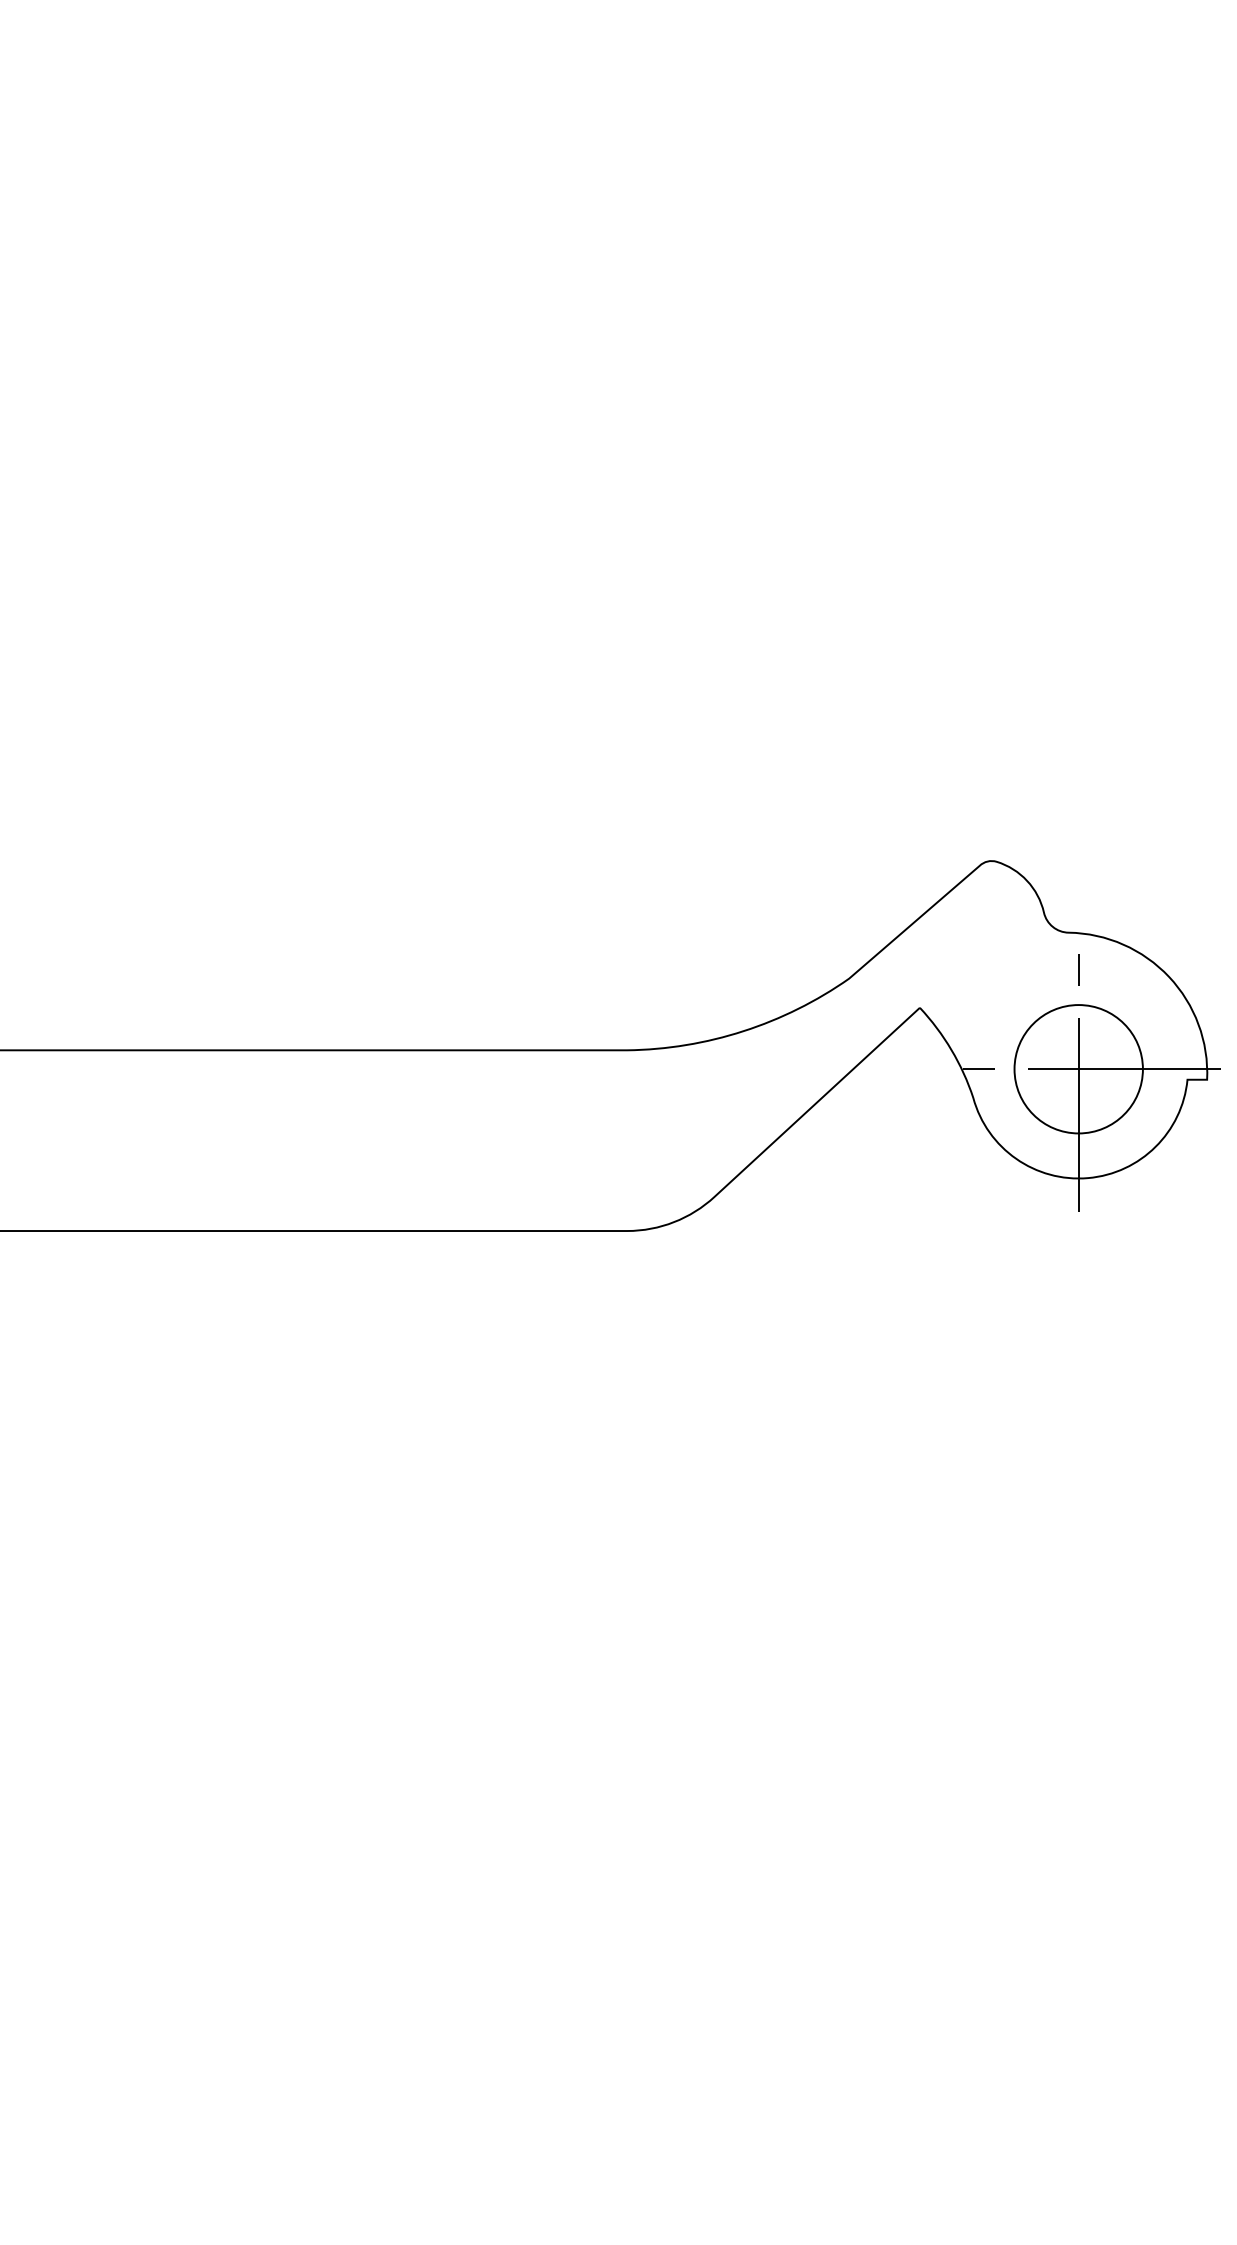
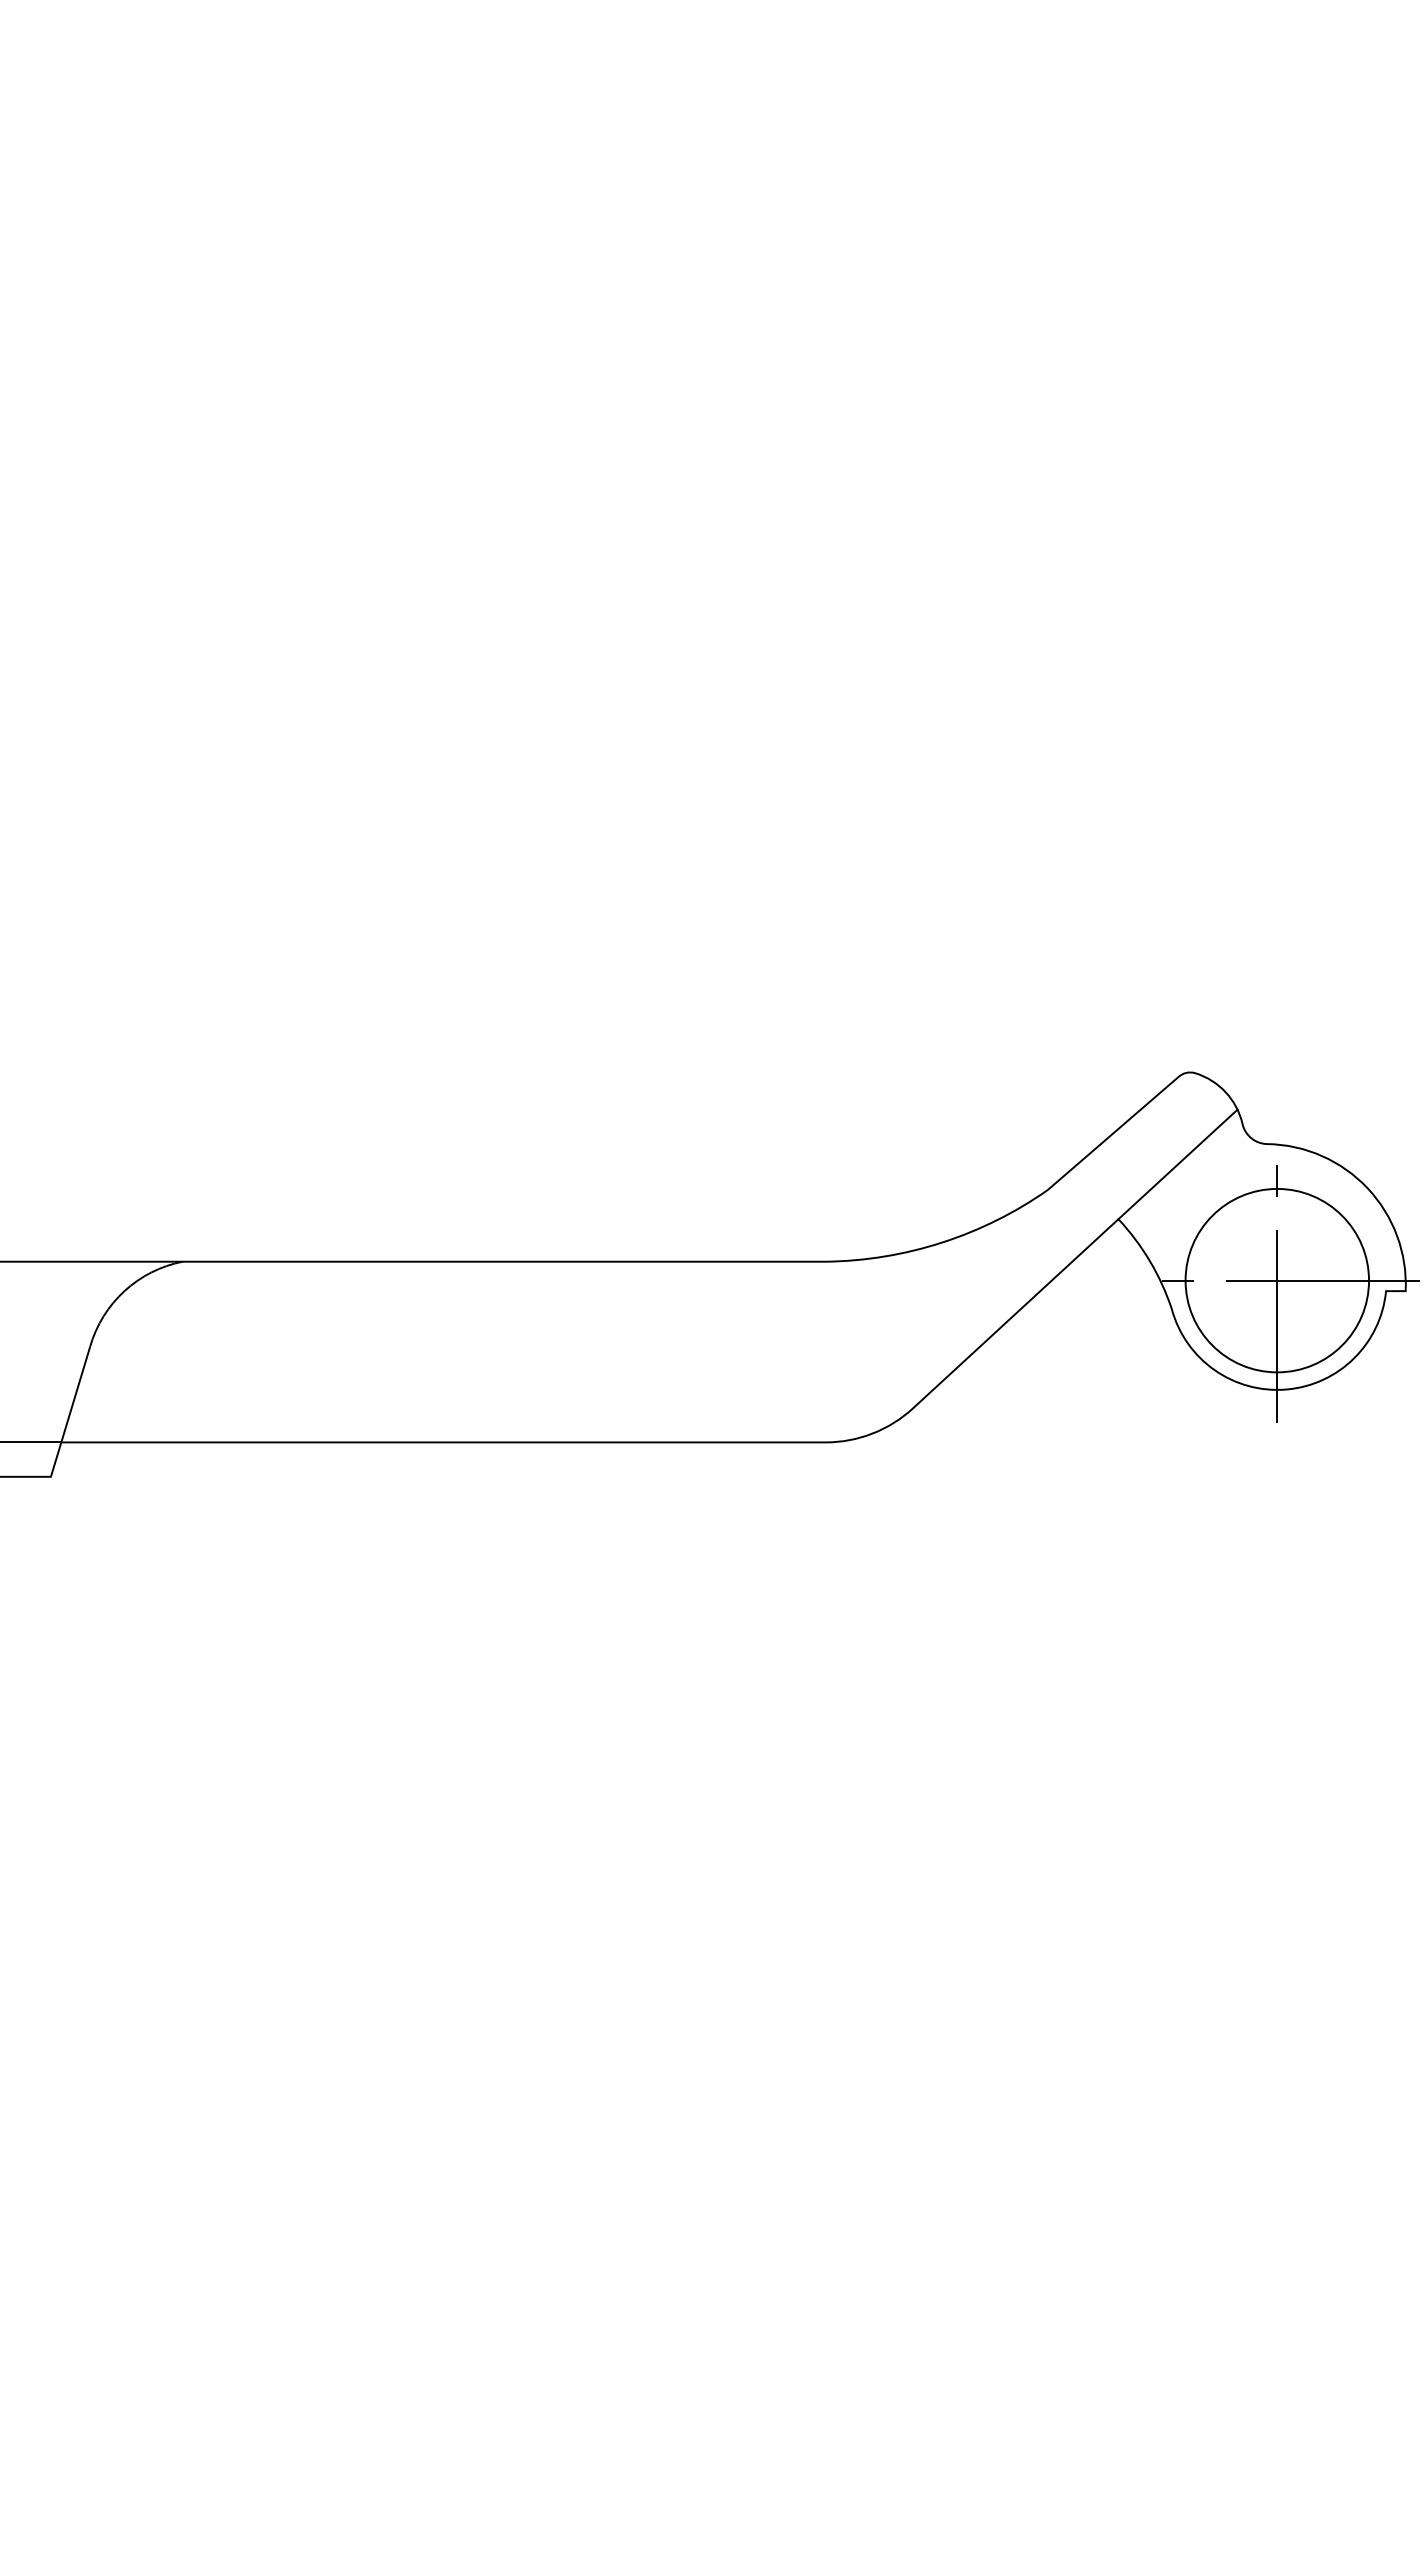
line: (978, 953) -> (1177, 1164), added
circle: (1078, 1069) -> (1277, 1280), size x1.43

